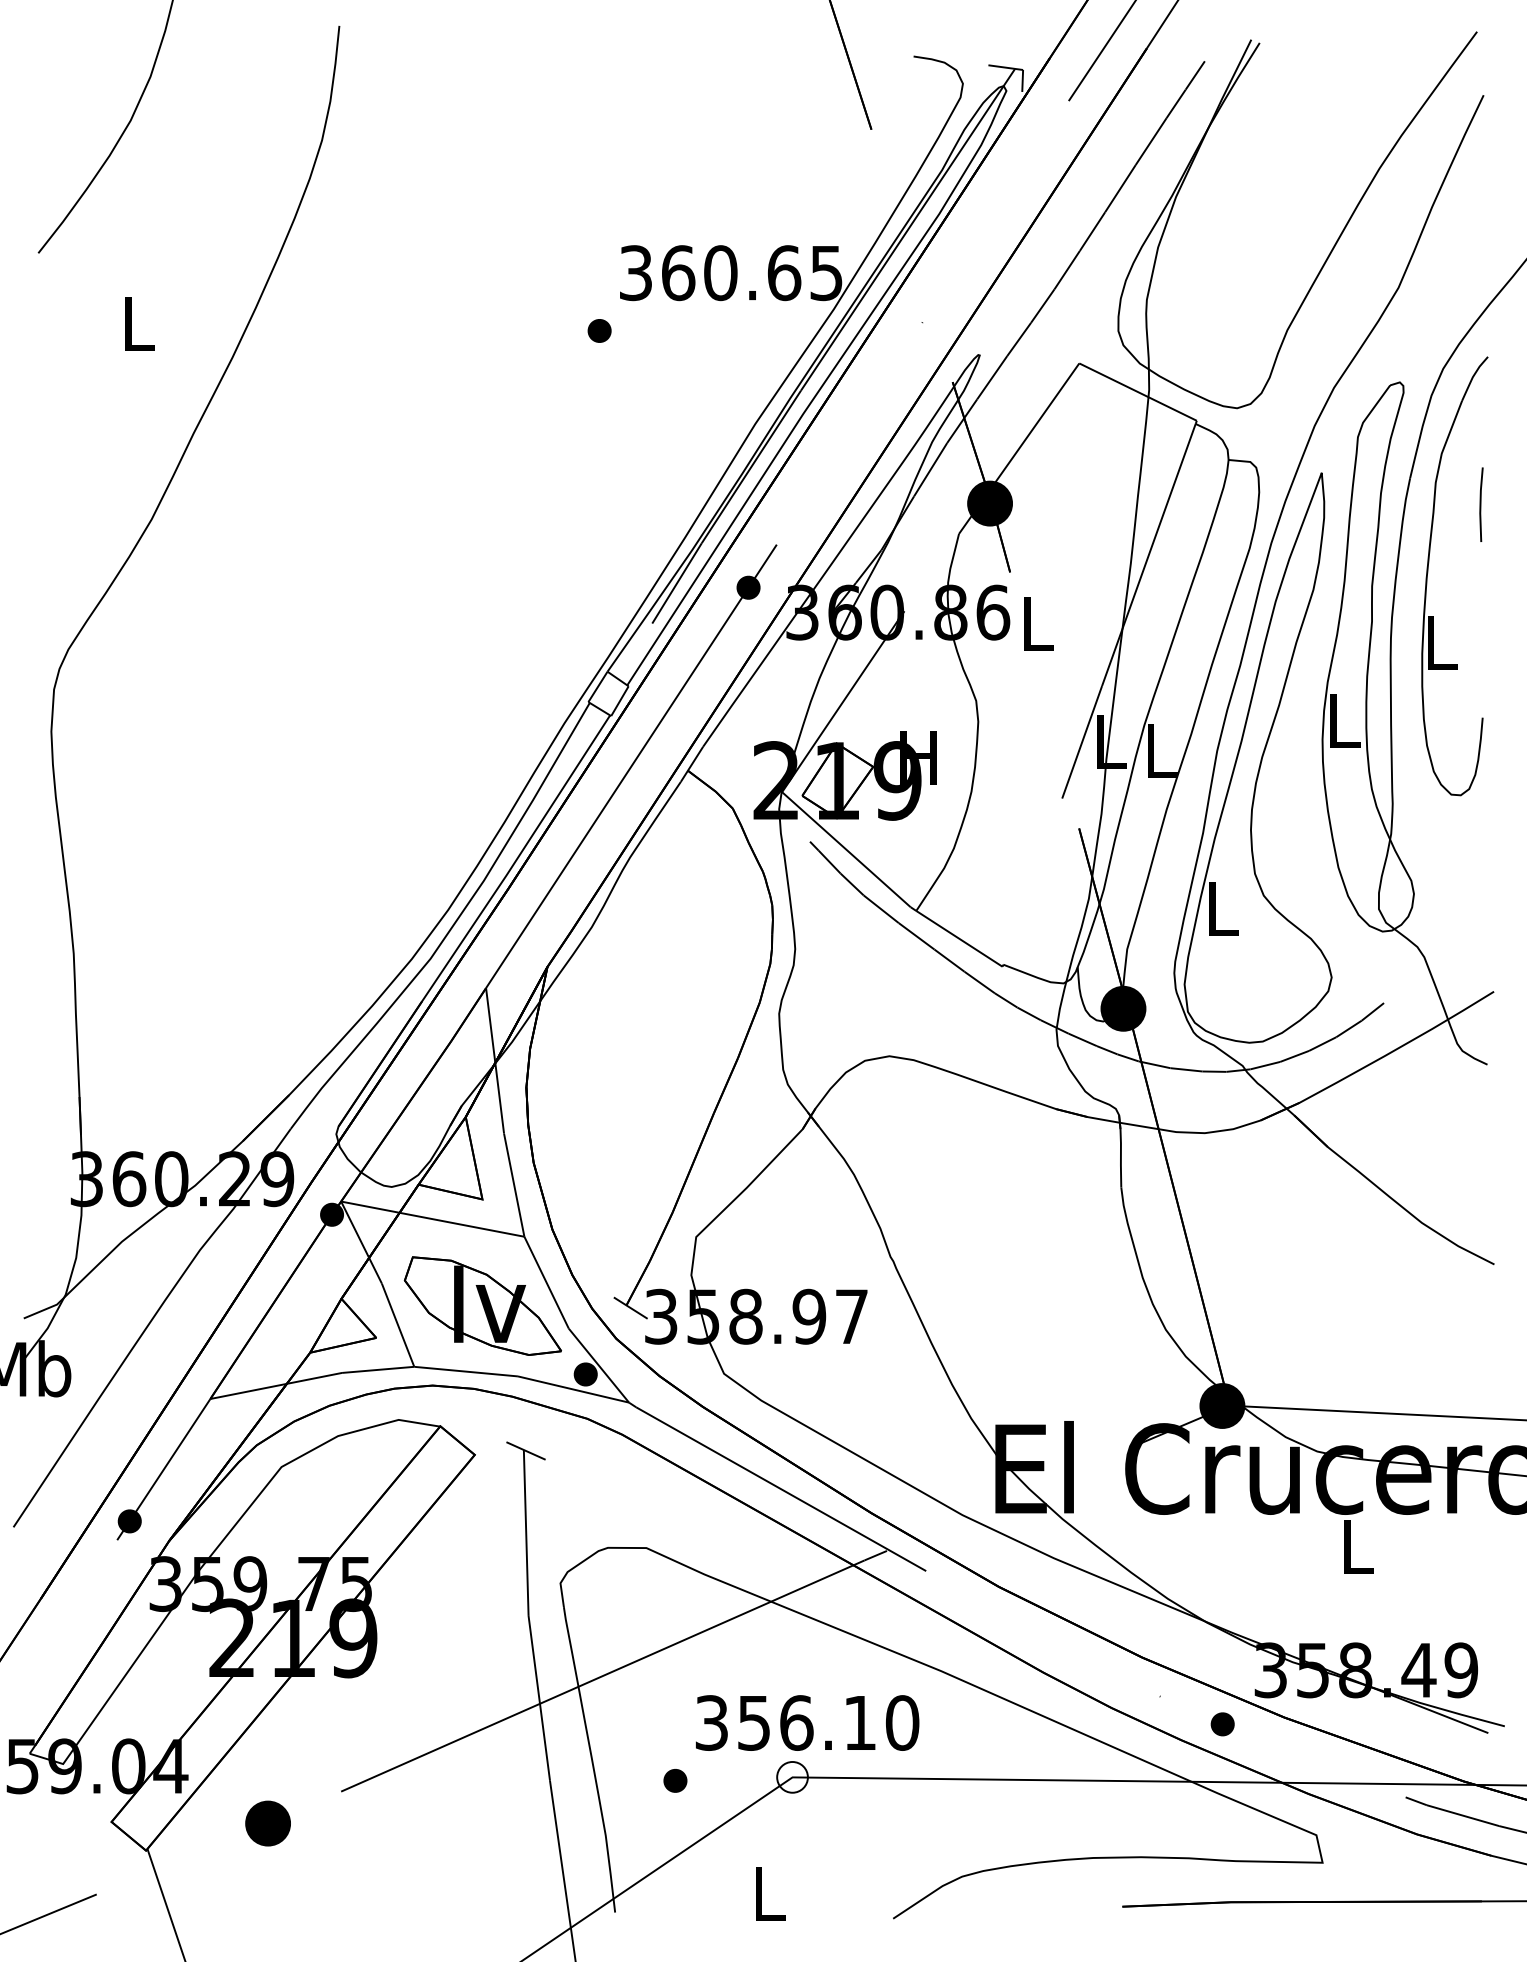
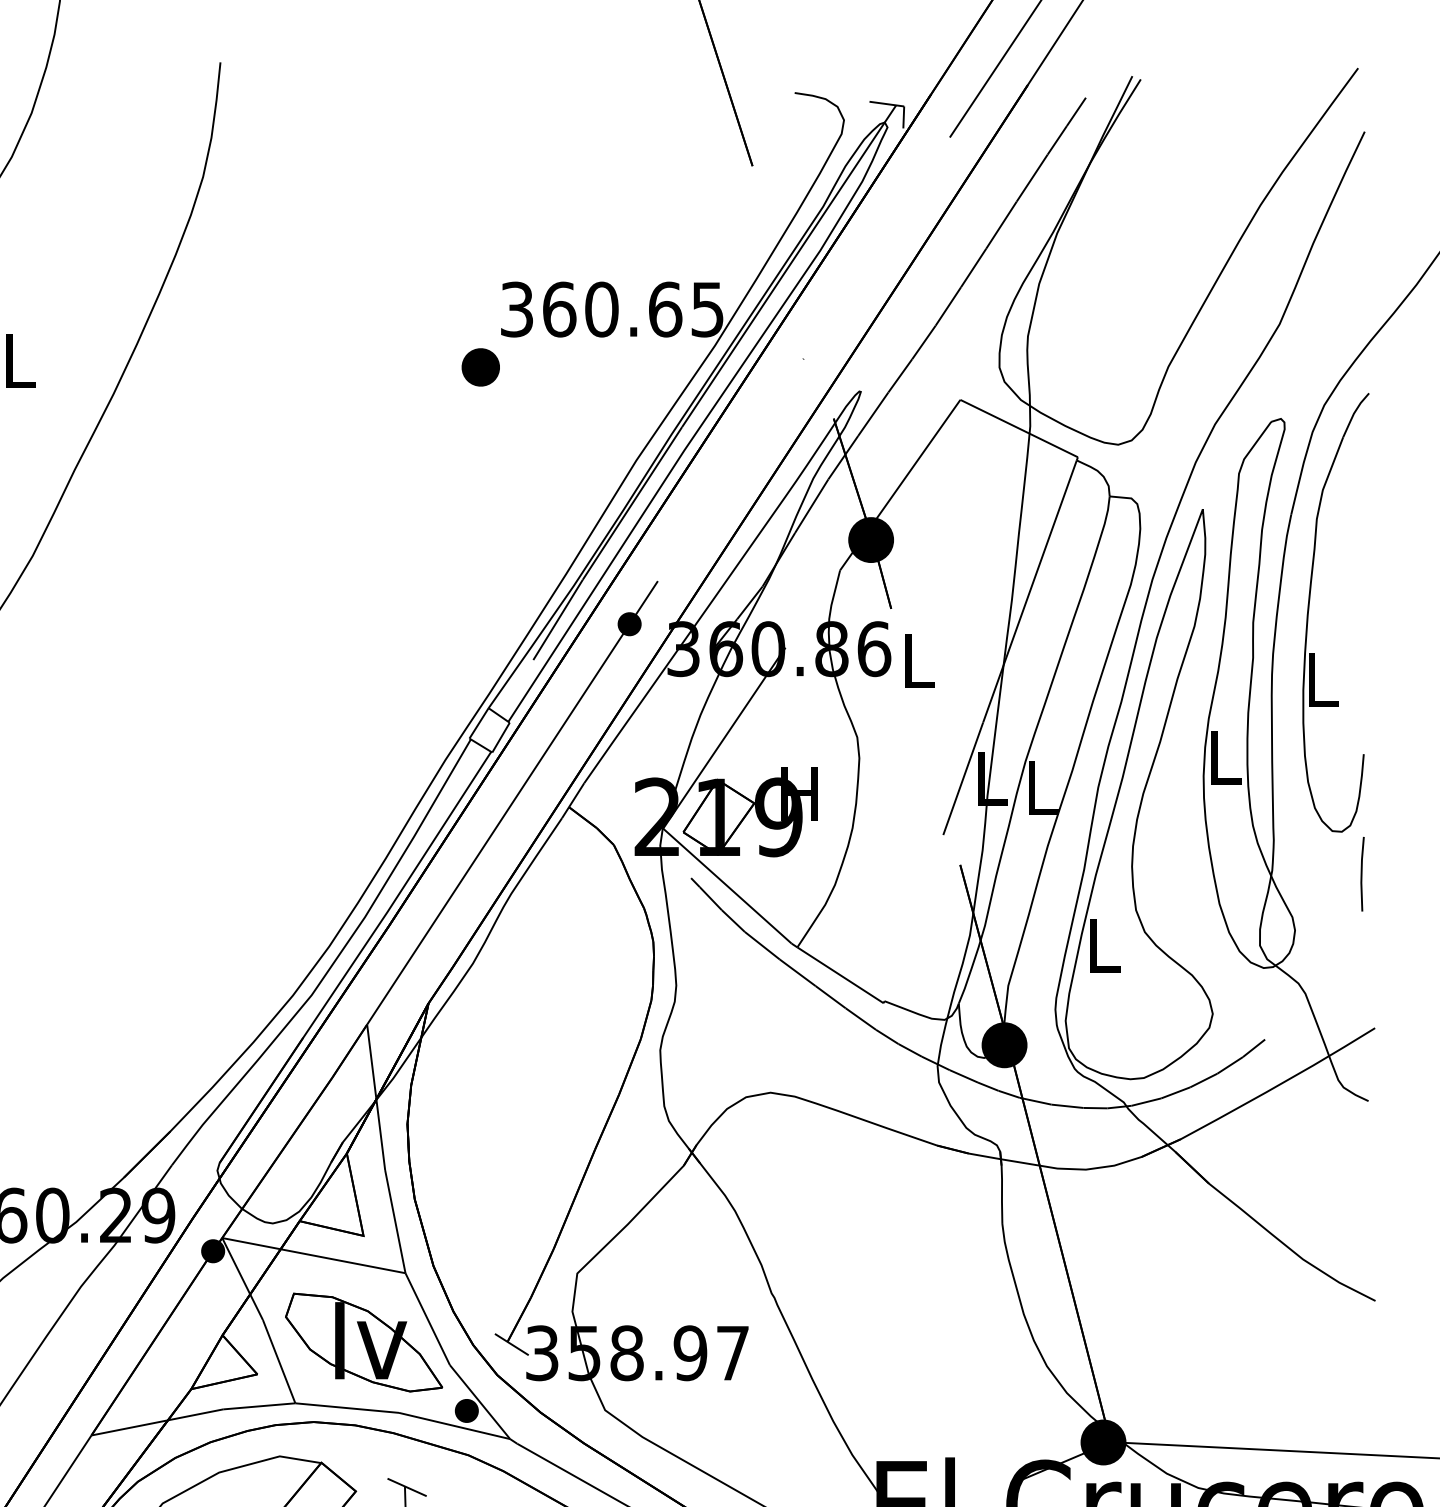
part: (599, 330) -> (480, 366), size x1.6
line: (1481, 504) -> (1362, 873), moved

